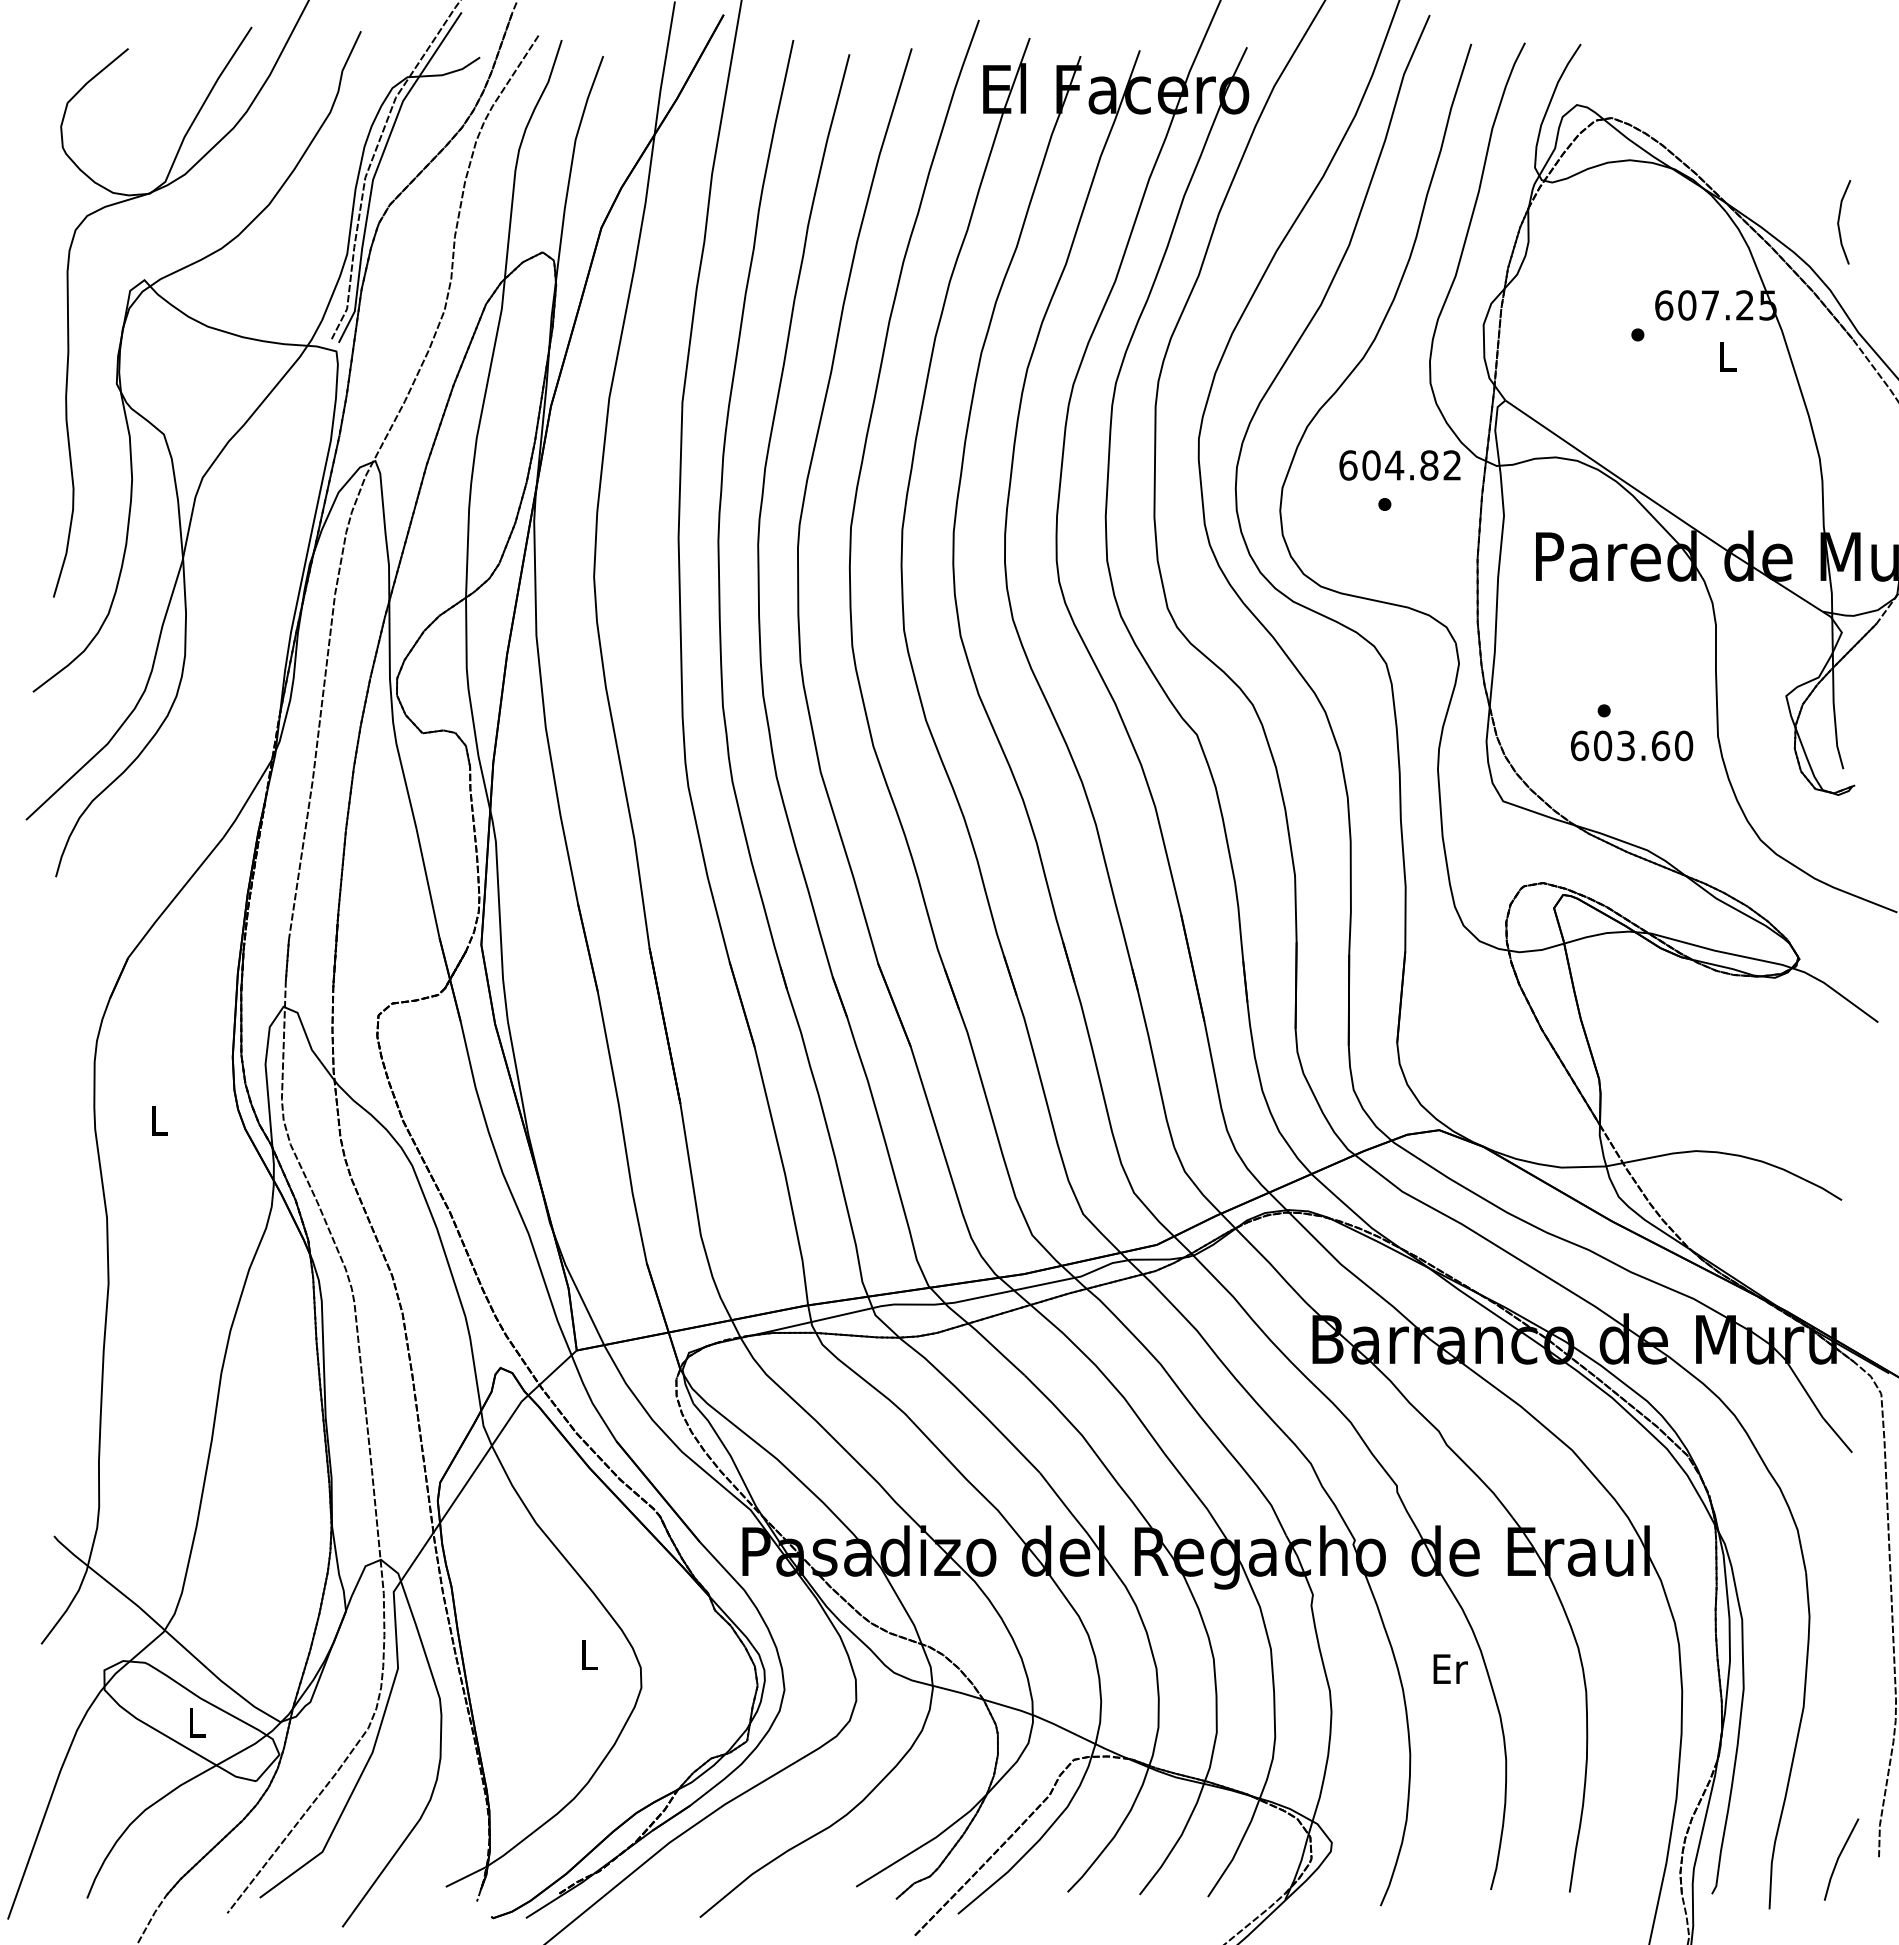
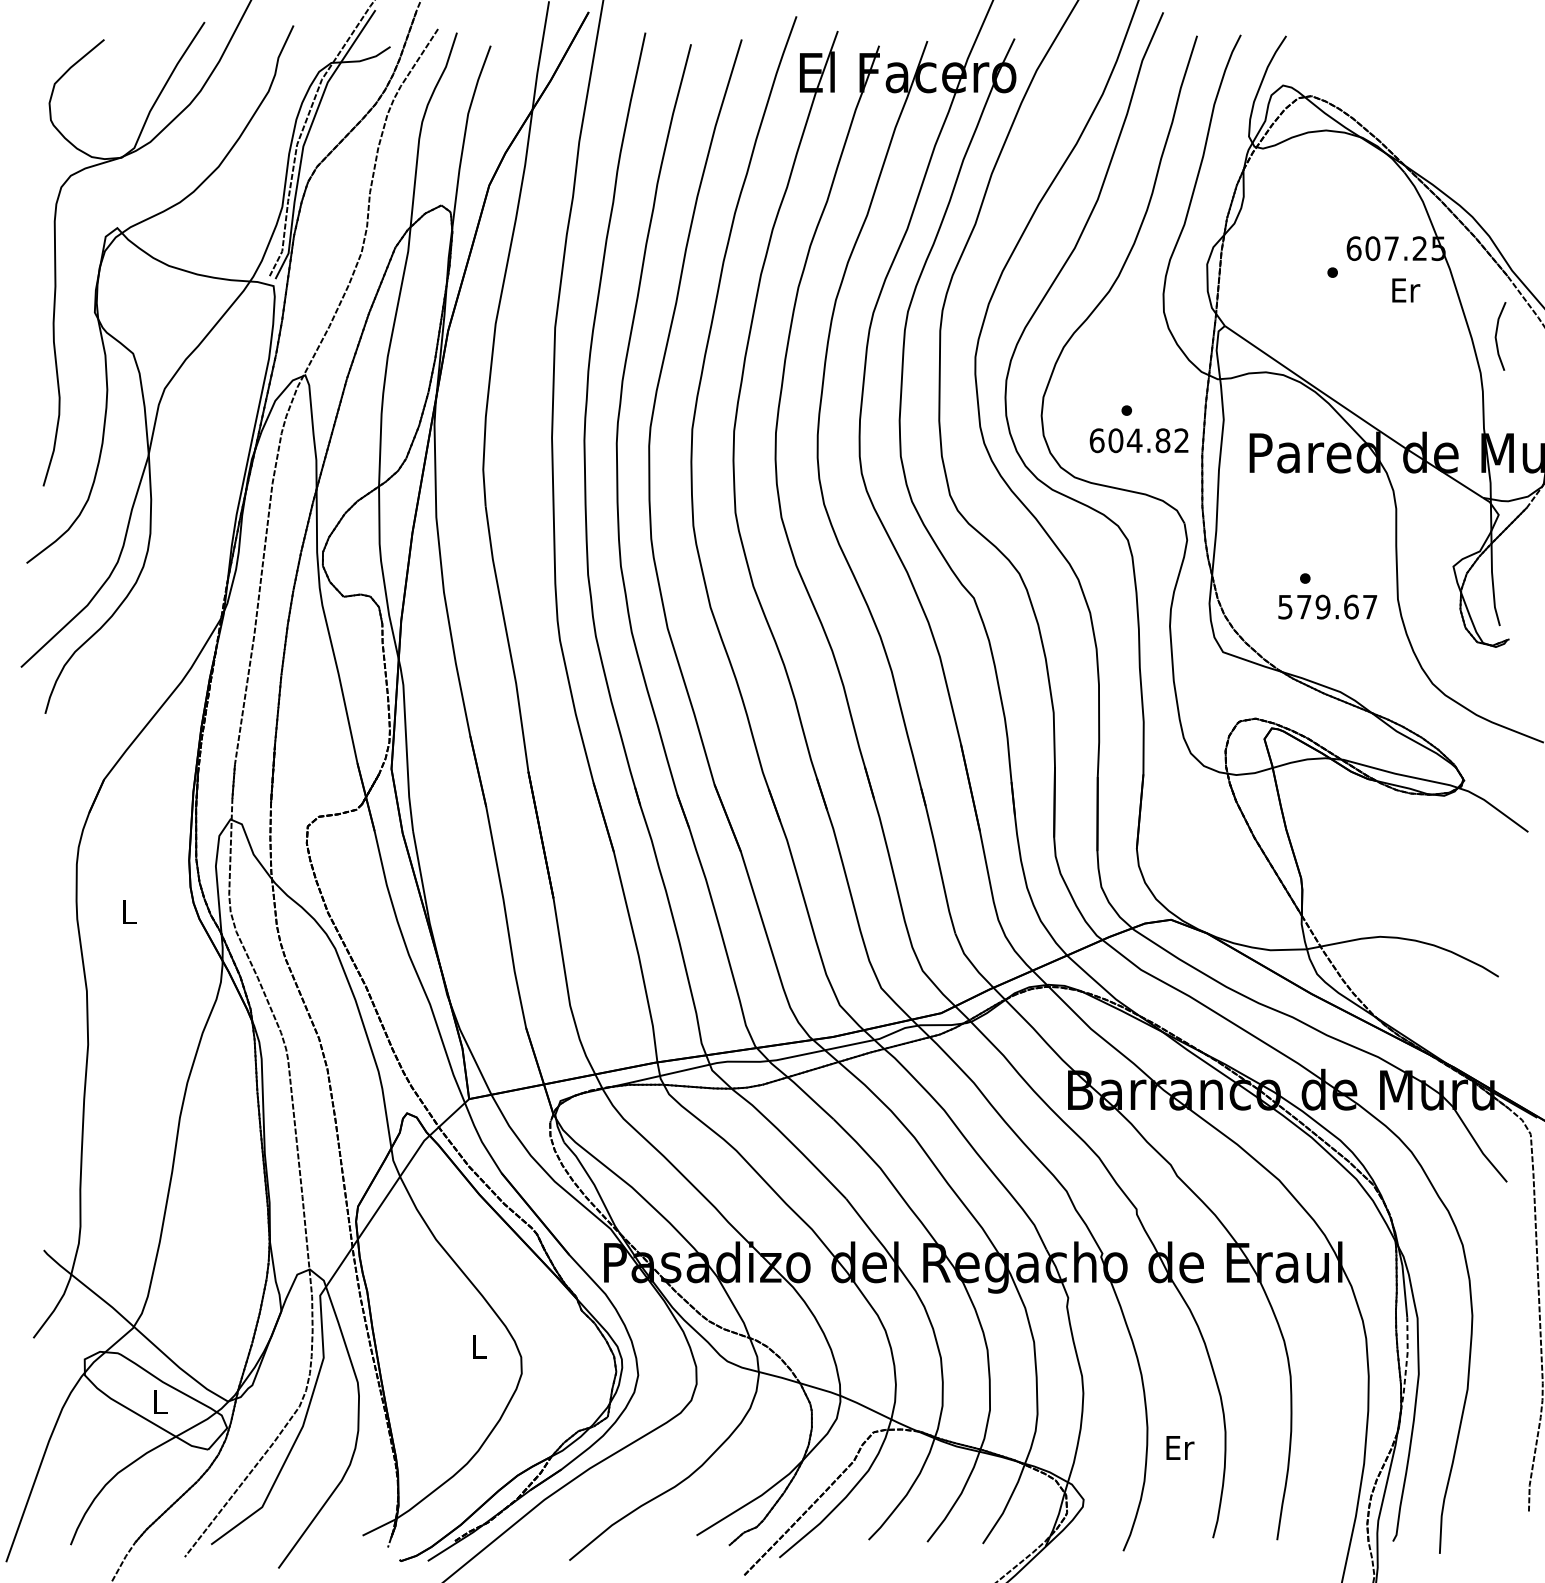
line: (1839, 222) -> (1496, 336), moved
text: (1728, 356) -> (1406, 290), L -> Er
text: (1399, 465) -> (1138, 440), moved
text: (1632, 745) -> (1328, 606), 603.60 -> 579.67
text: (1450, 1668) -> (1180, 1447), moved
line: (1728, 1676) -> (1406, 1364), solid -> dashed
line: (1839, 1858) -> (1496, 1512), removed

